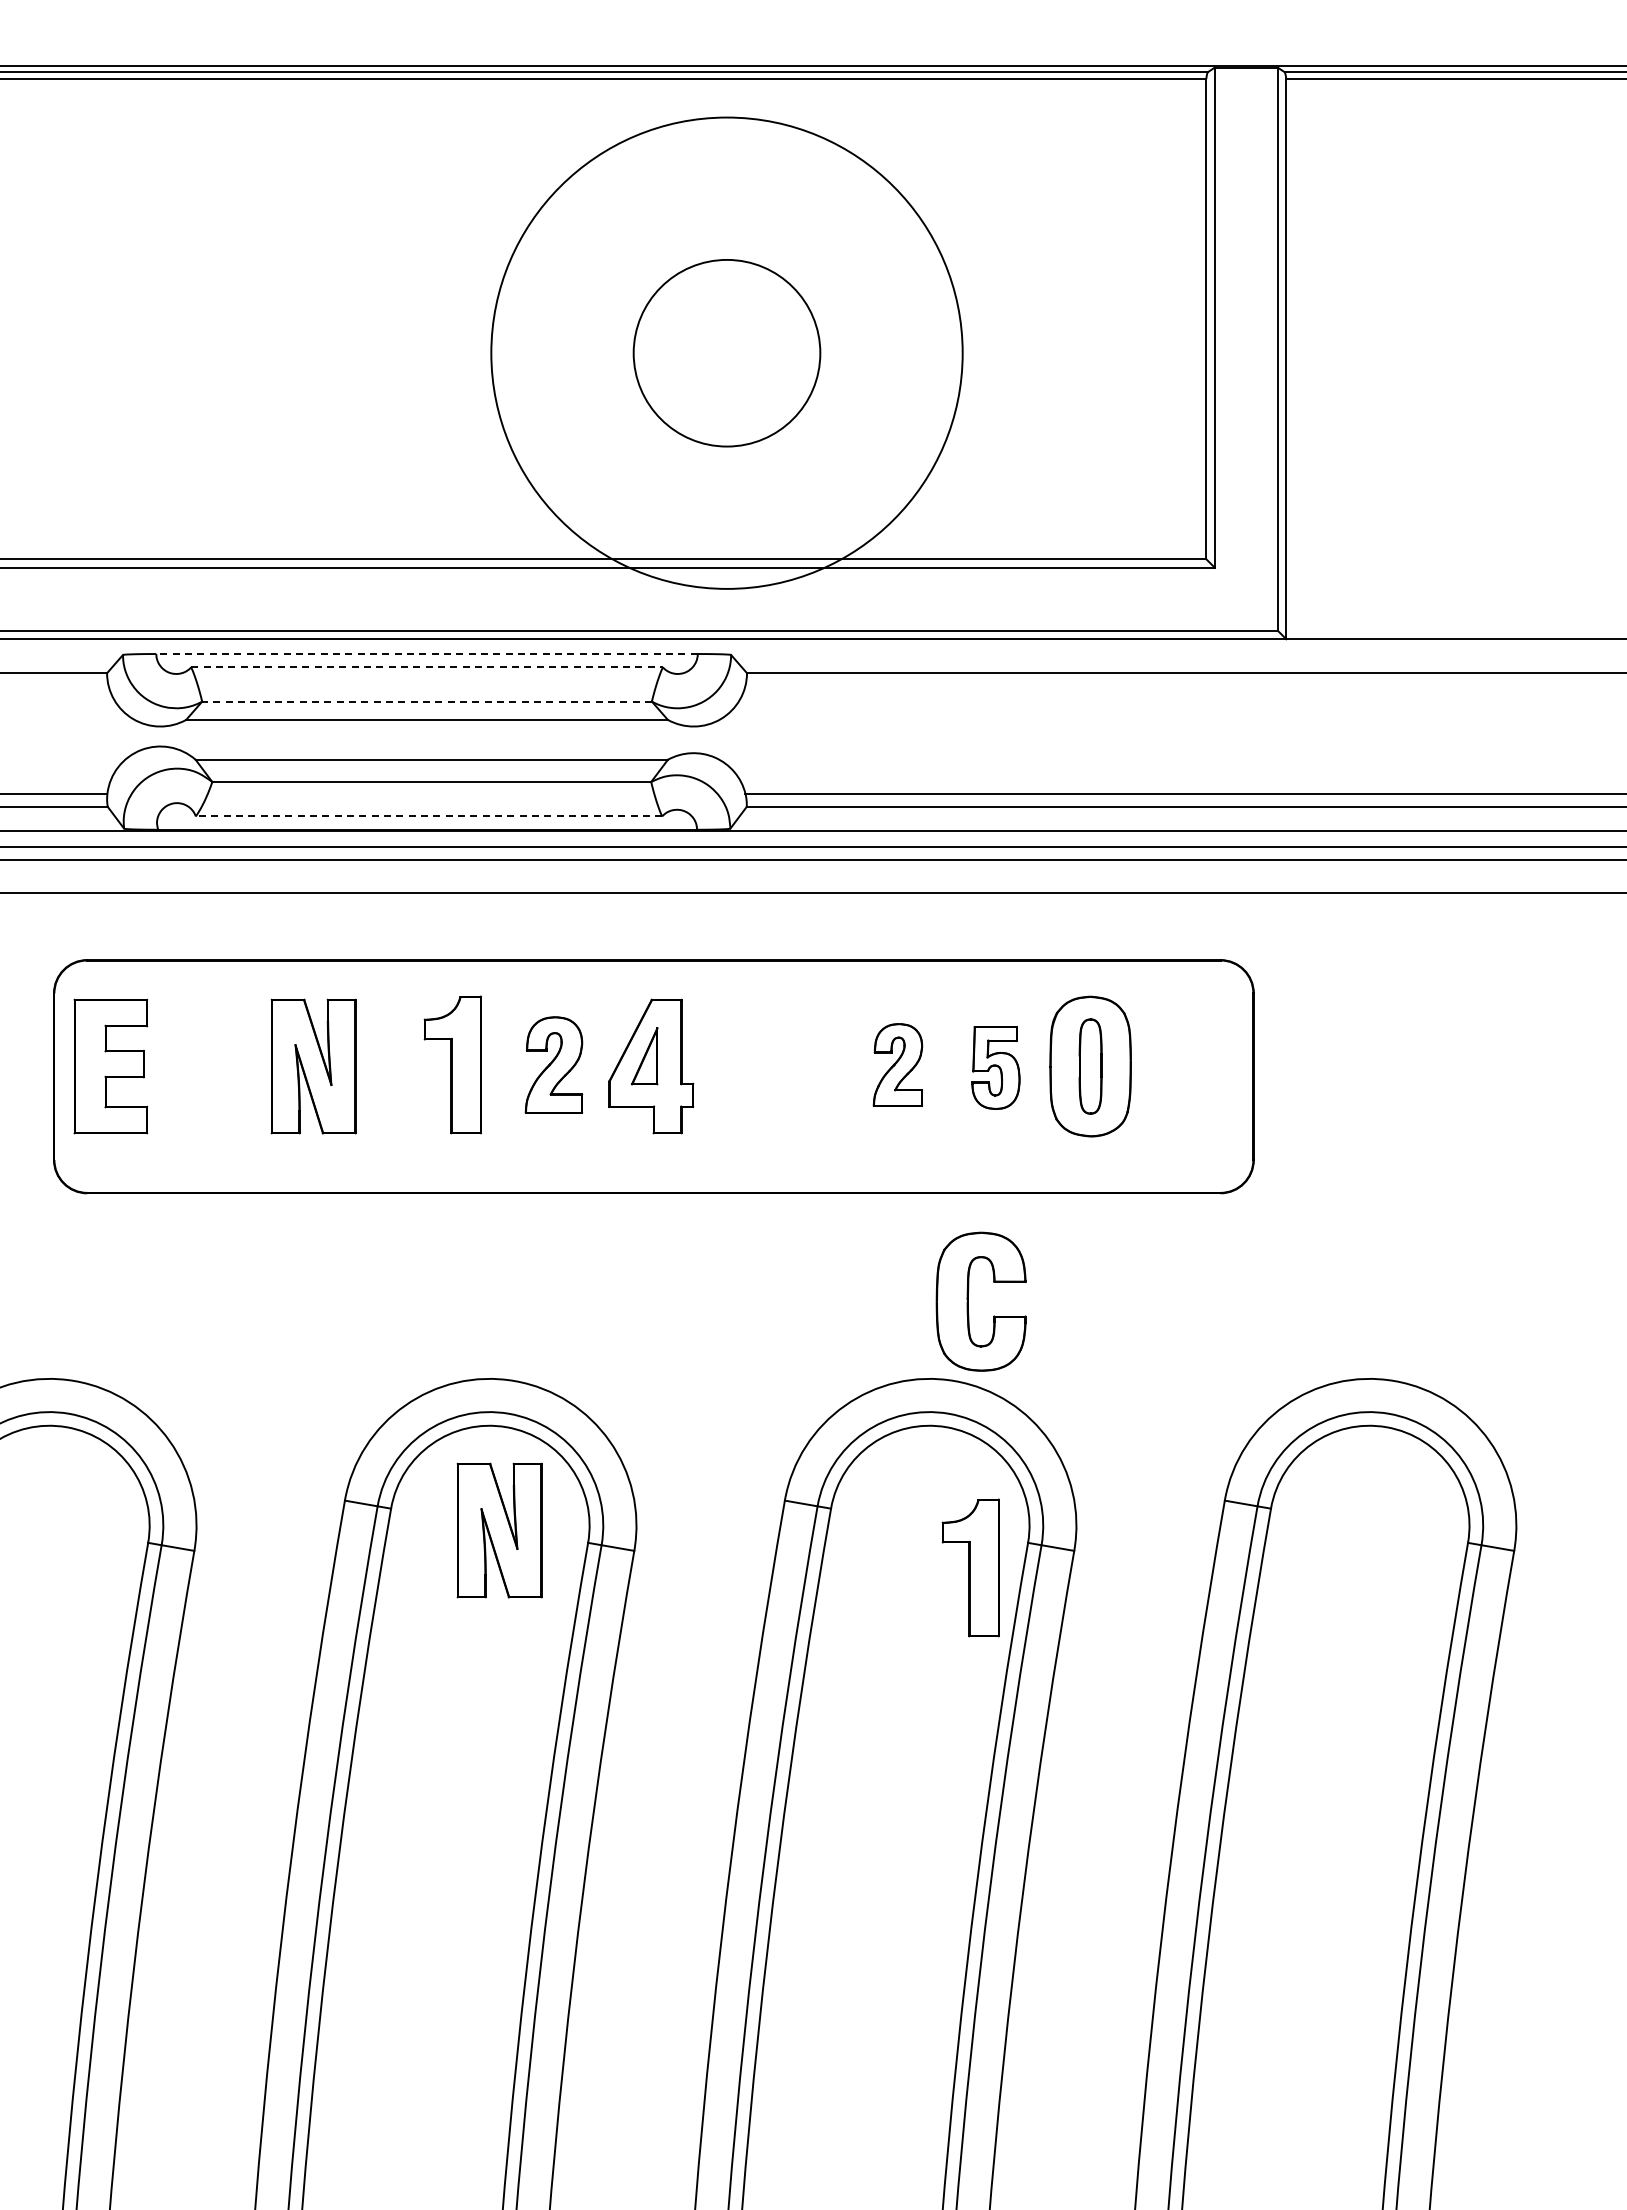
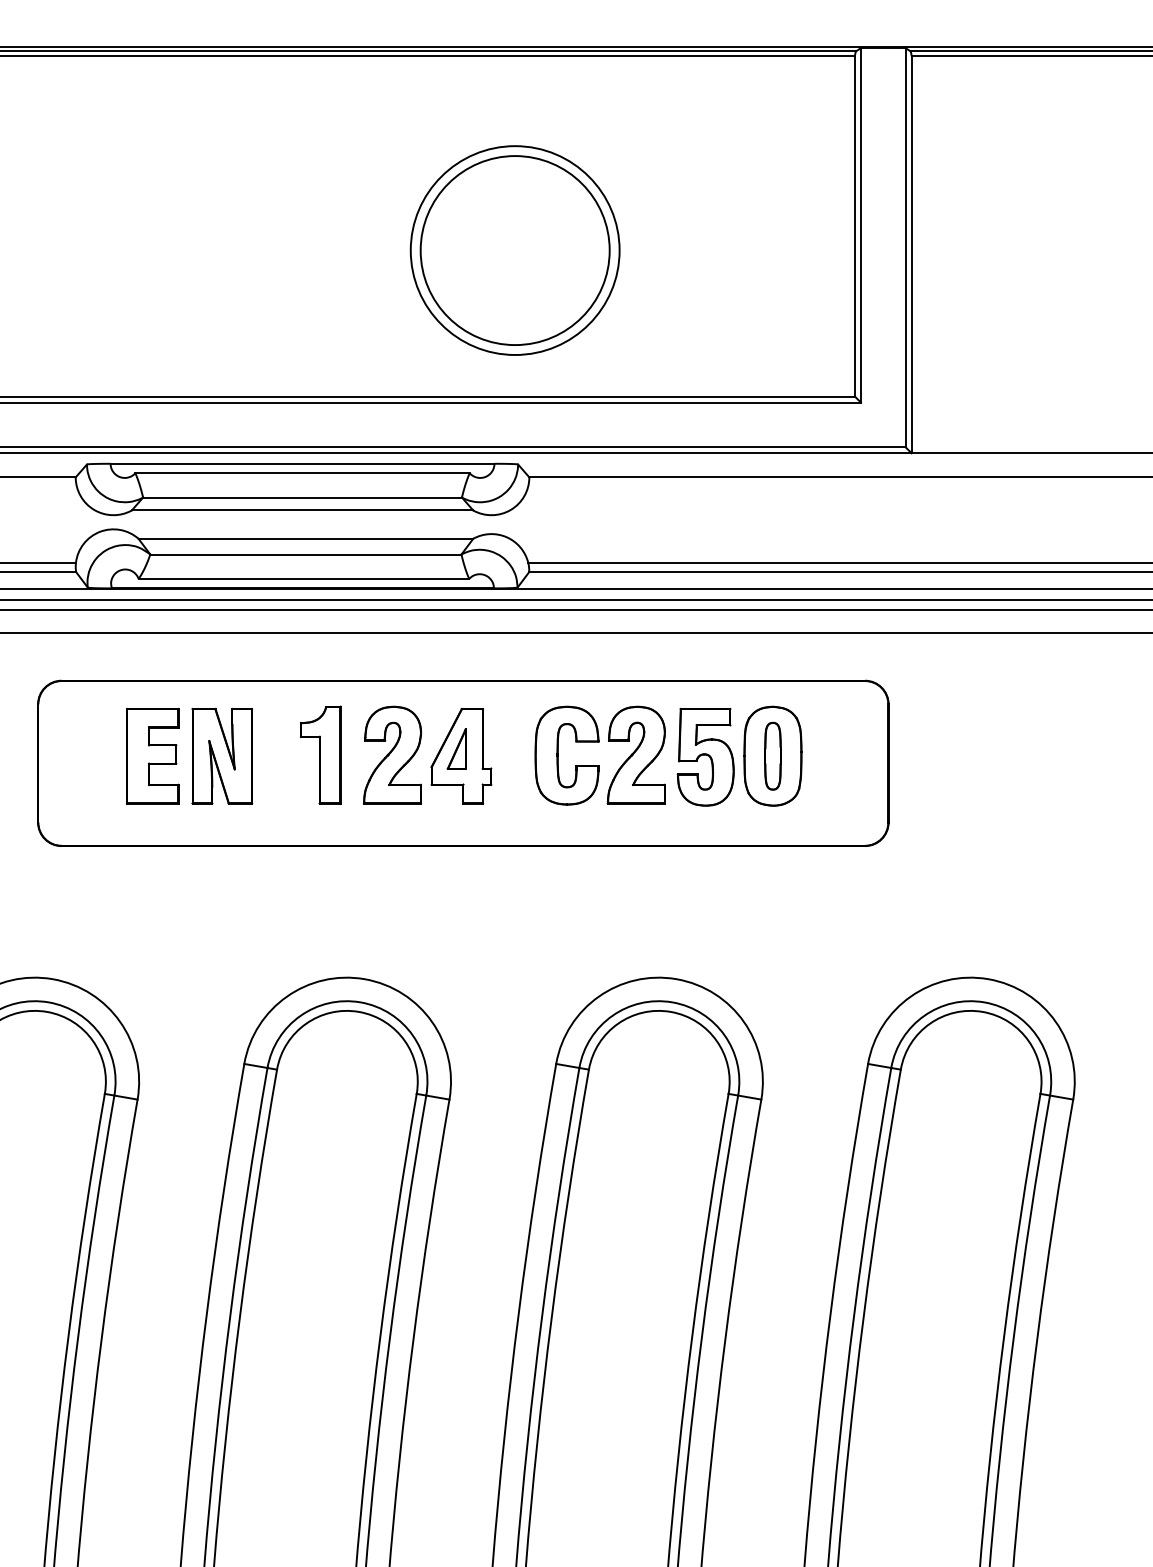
circle: (726, 352) -> (514, 250), size x0.62
circle: (726, 352) -> (514, 250), size x1.43
line: (427, 654) -> (302, 464), dashed -> solid
line: (427, 667) -> (302, 473), dashed -> solid
line: (427, 701) -> (302, 497), dashed -> solid
line: (428, 816) -> (303, 578), dashed -> solid
part: (553, 1064) -> (392, 754), size x1.43
part: (897, 1064) -> (636, 754), size x1.67
part: (110, 1066) -> (152, 756), moved
part: (995, 1067) -> (705, 756), size x1.67
part: (968, 1301) -> (558, 755), moved
part: (499, 1530) -> (353, 1085), removed
part: (970, 1567) -> (687, 1111), removed

